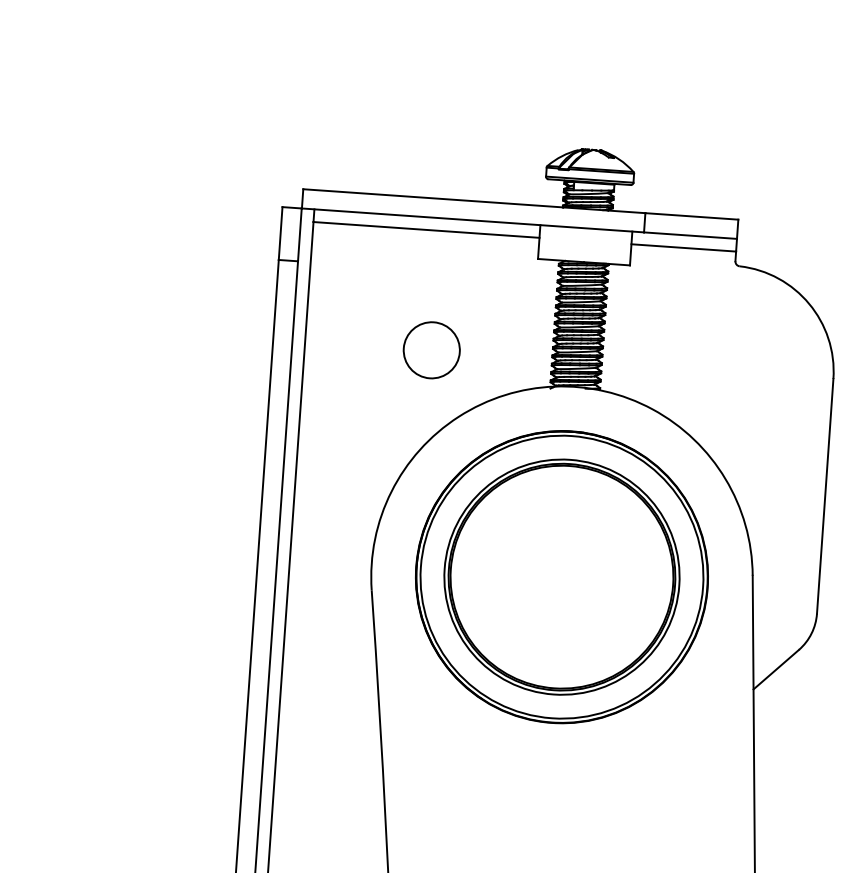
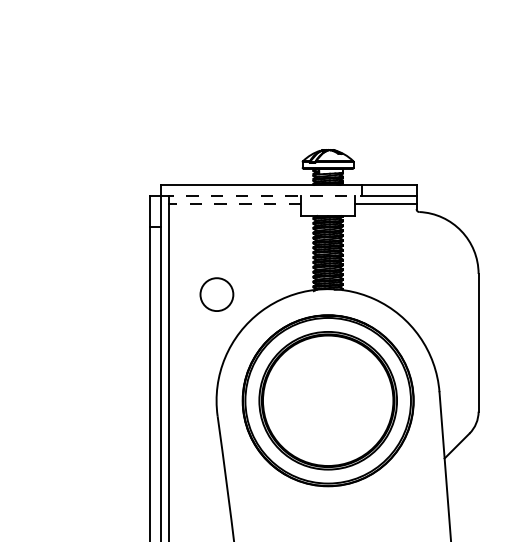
line: (474, 221) -> (262, 196), solid -> dashed
line: (425, 229) -> (234, 203), solid -> dashed
circle: (431, 350) -> (216, 294), moved

